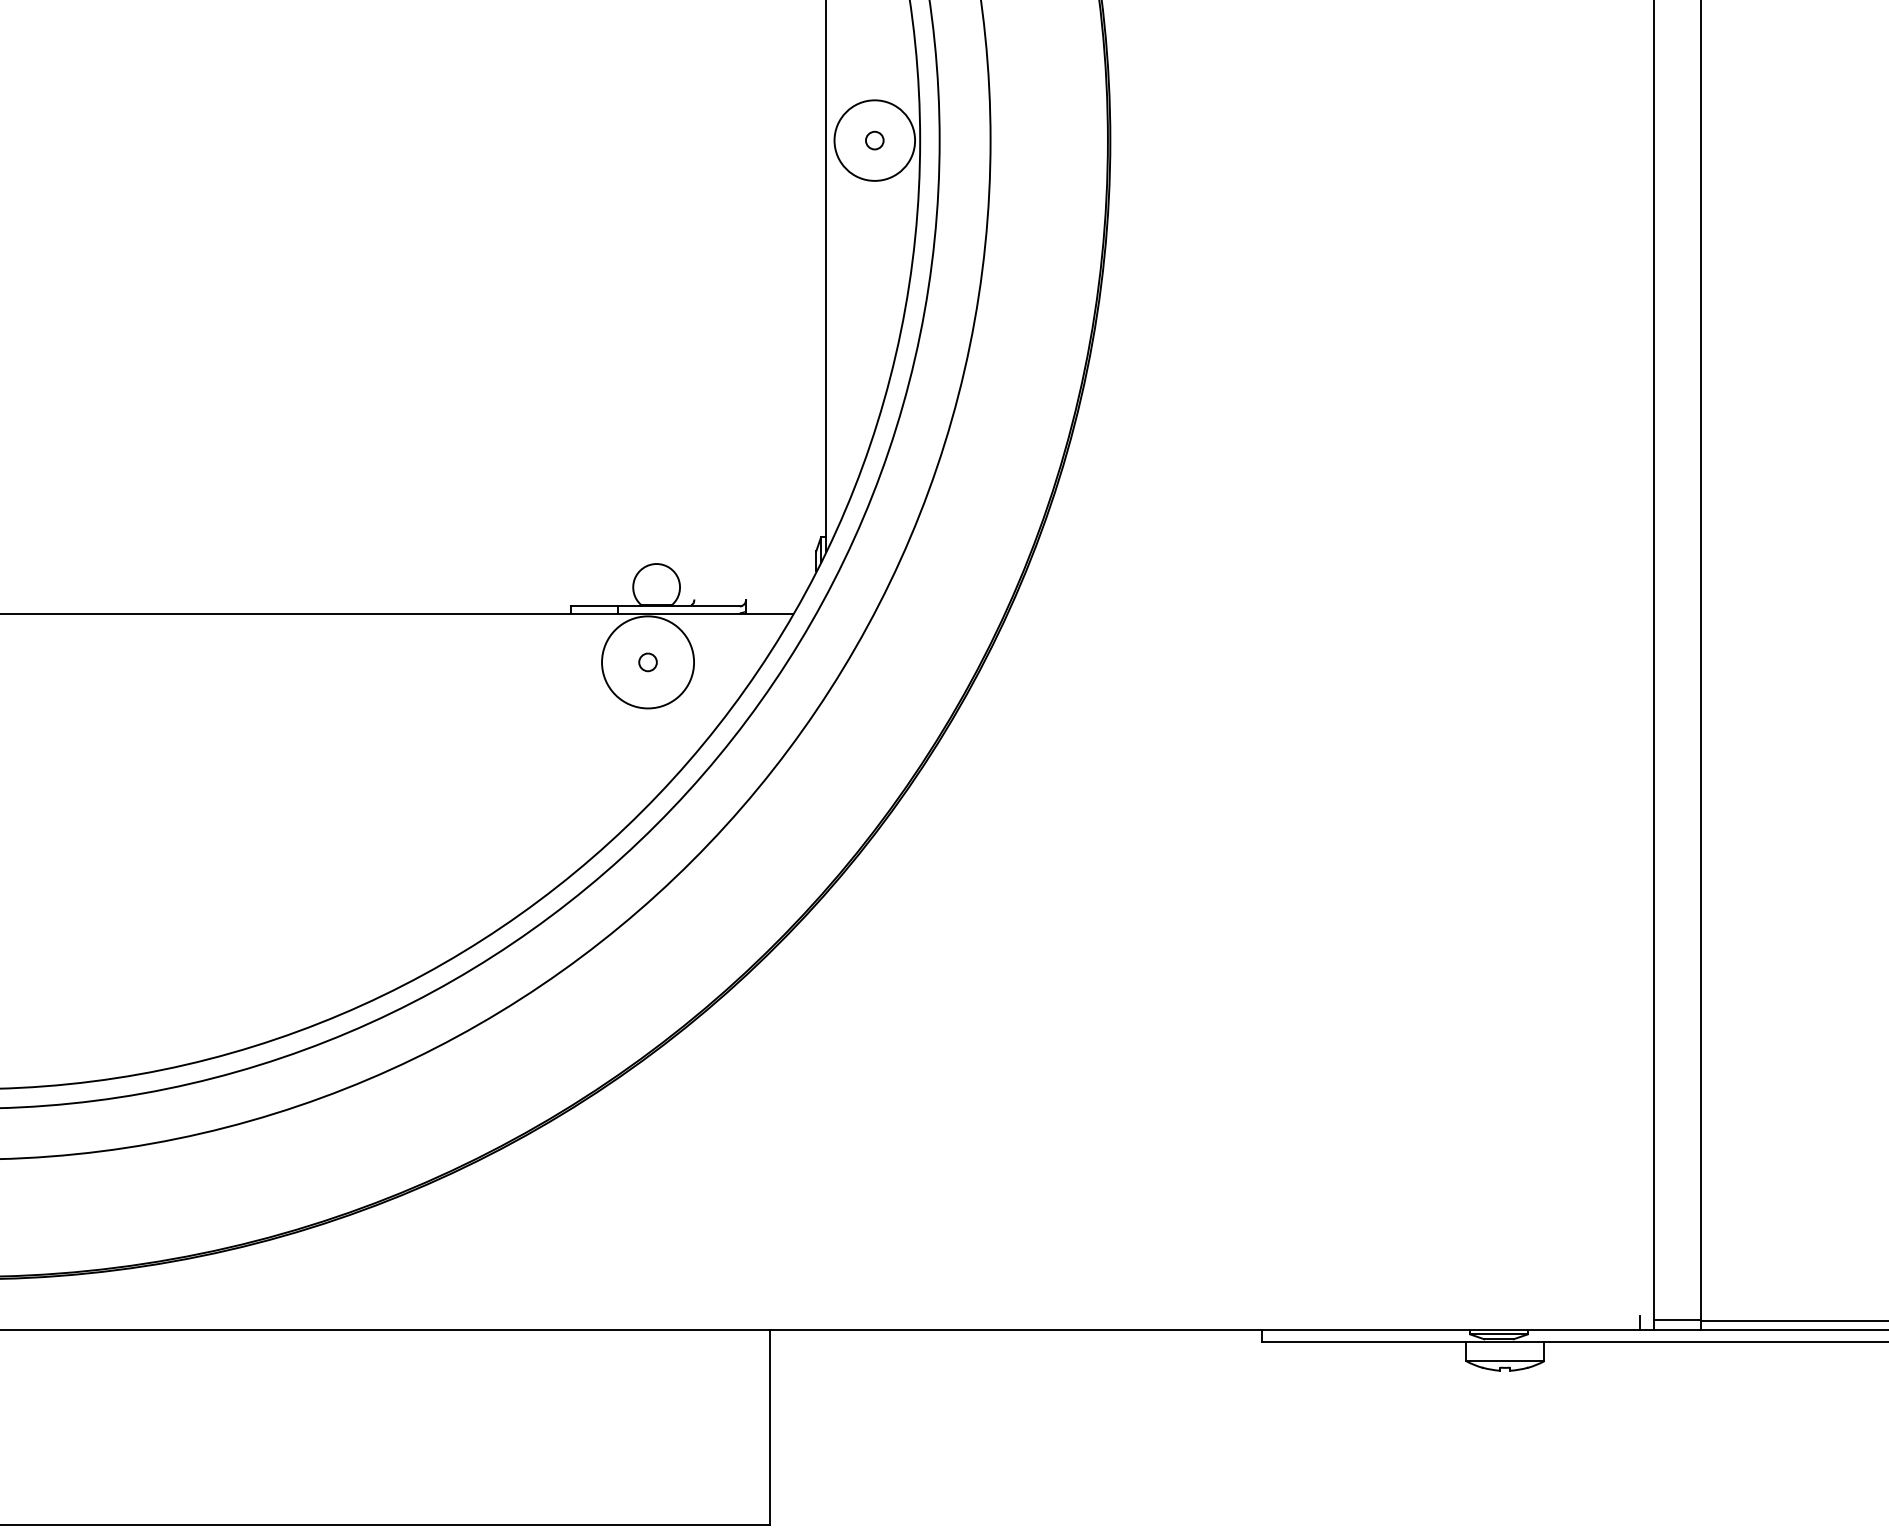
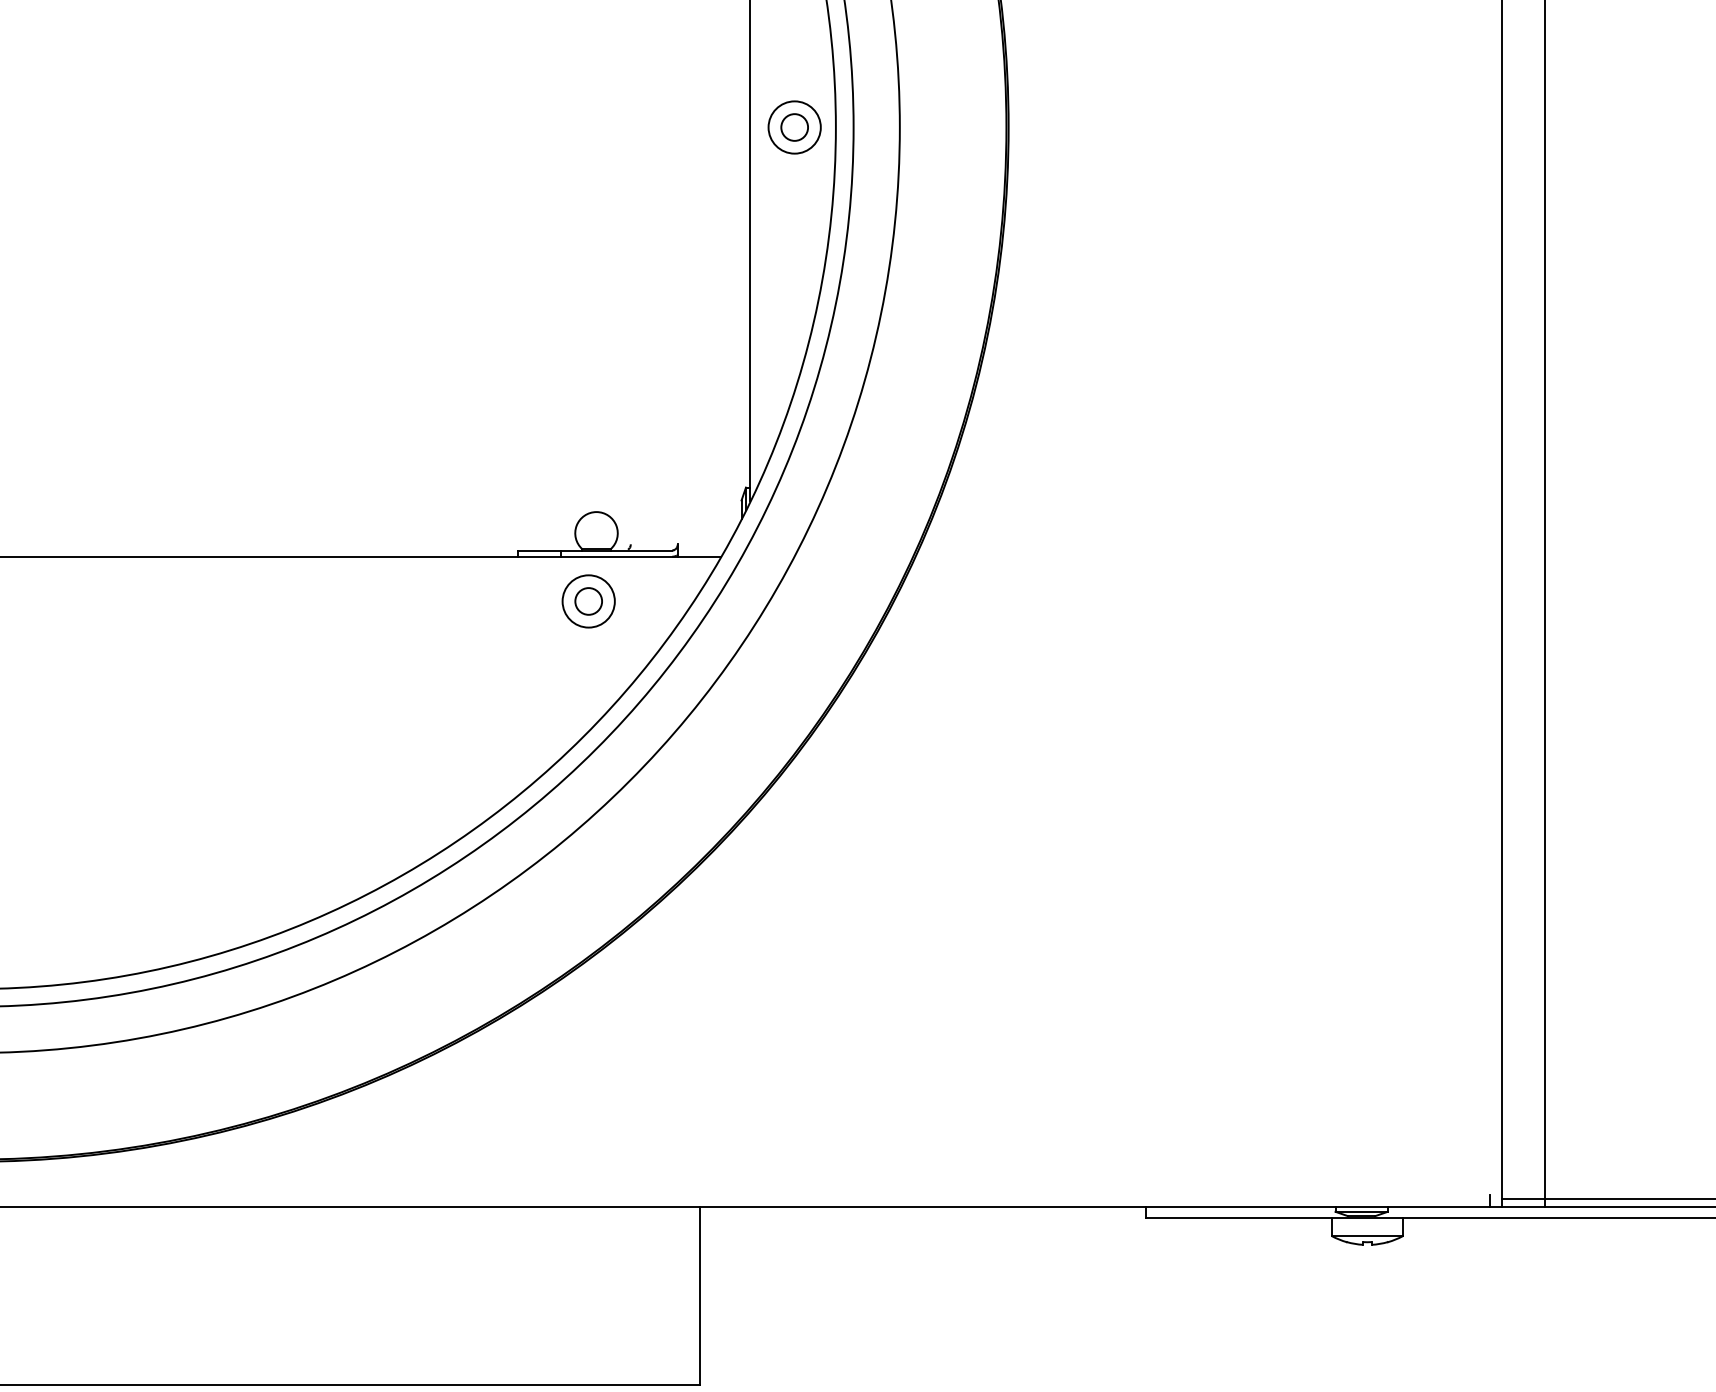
circle: (874, 140) -> (794, 127), size x0.71
circle: (874, 140) -> (794, 127), size x1.67
circle: (647, 662) -> (588, 601), size x0.62
circle: (647, 662) -> (588, 601), size x1.67

